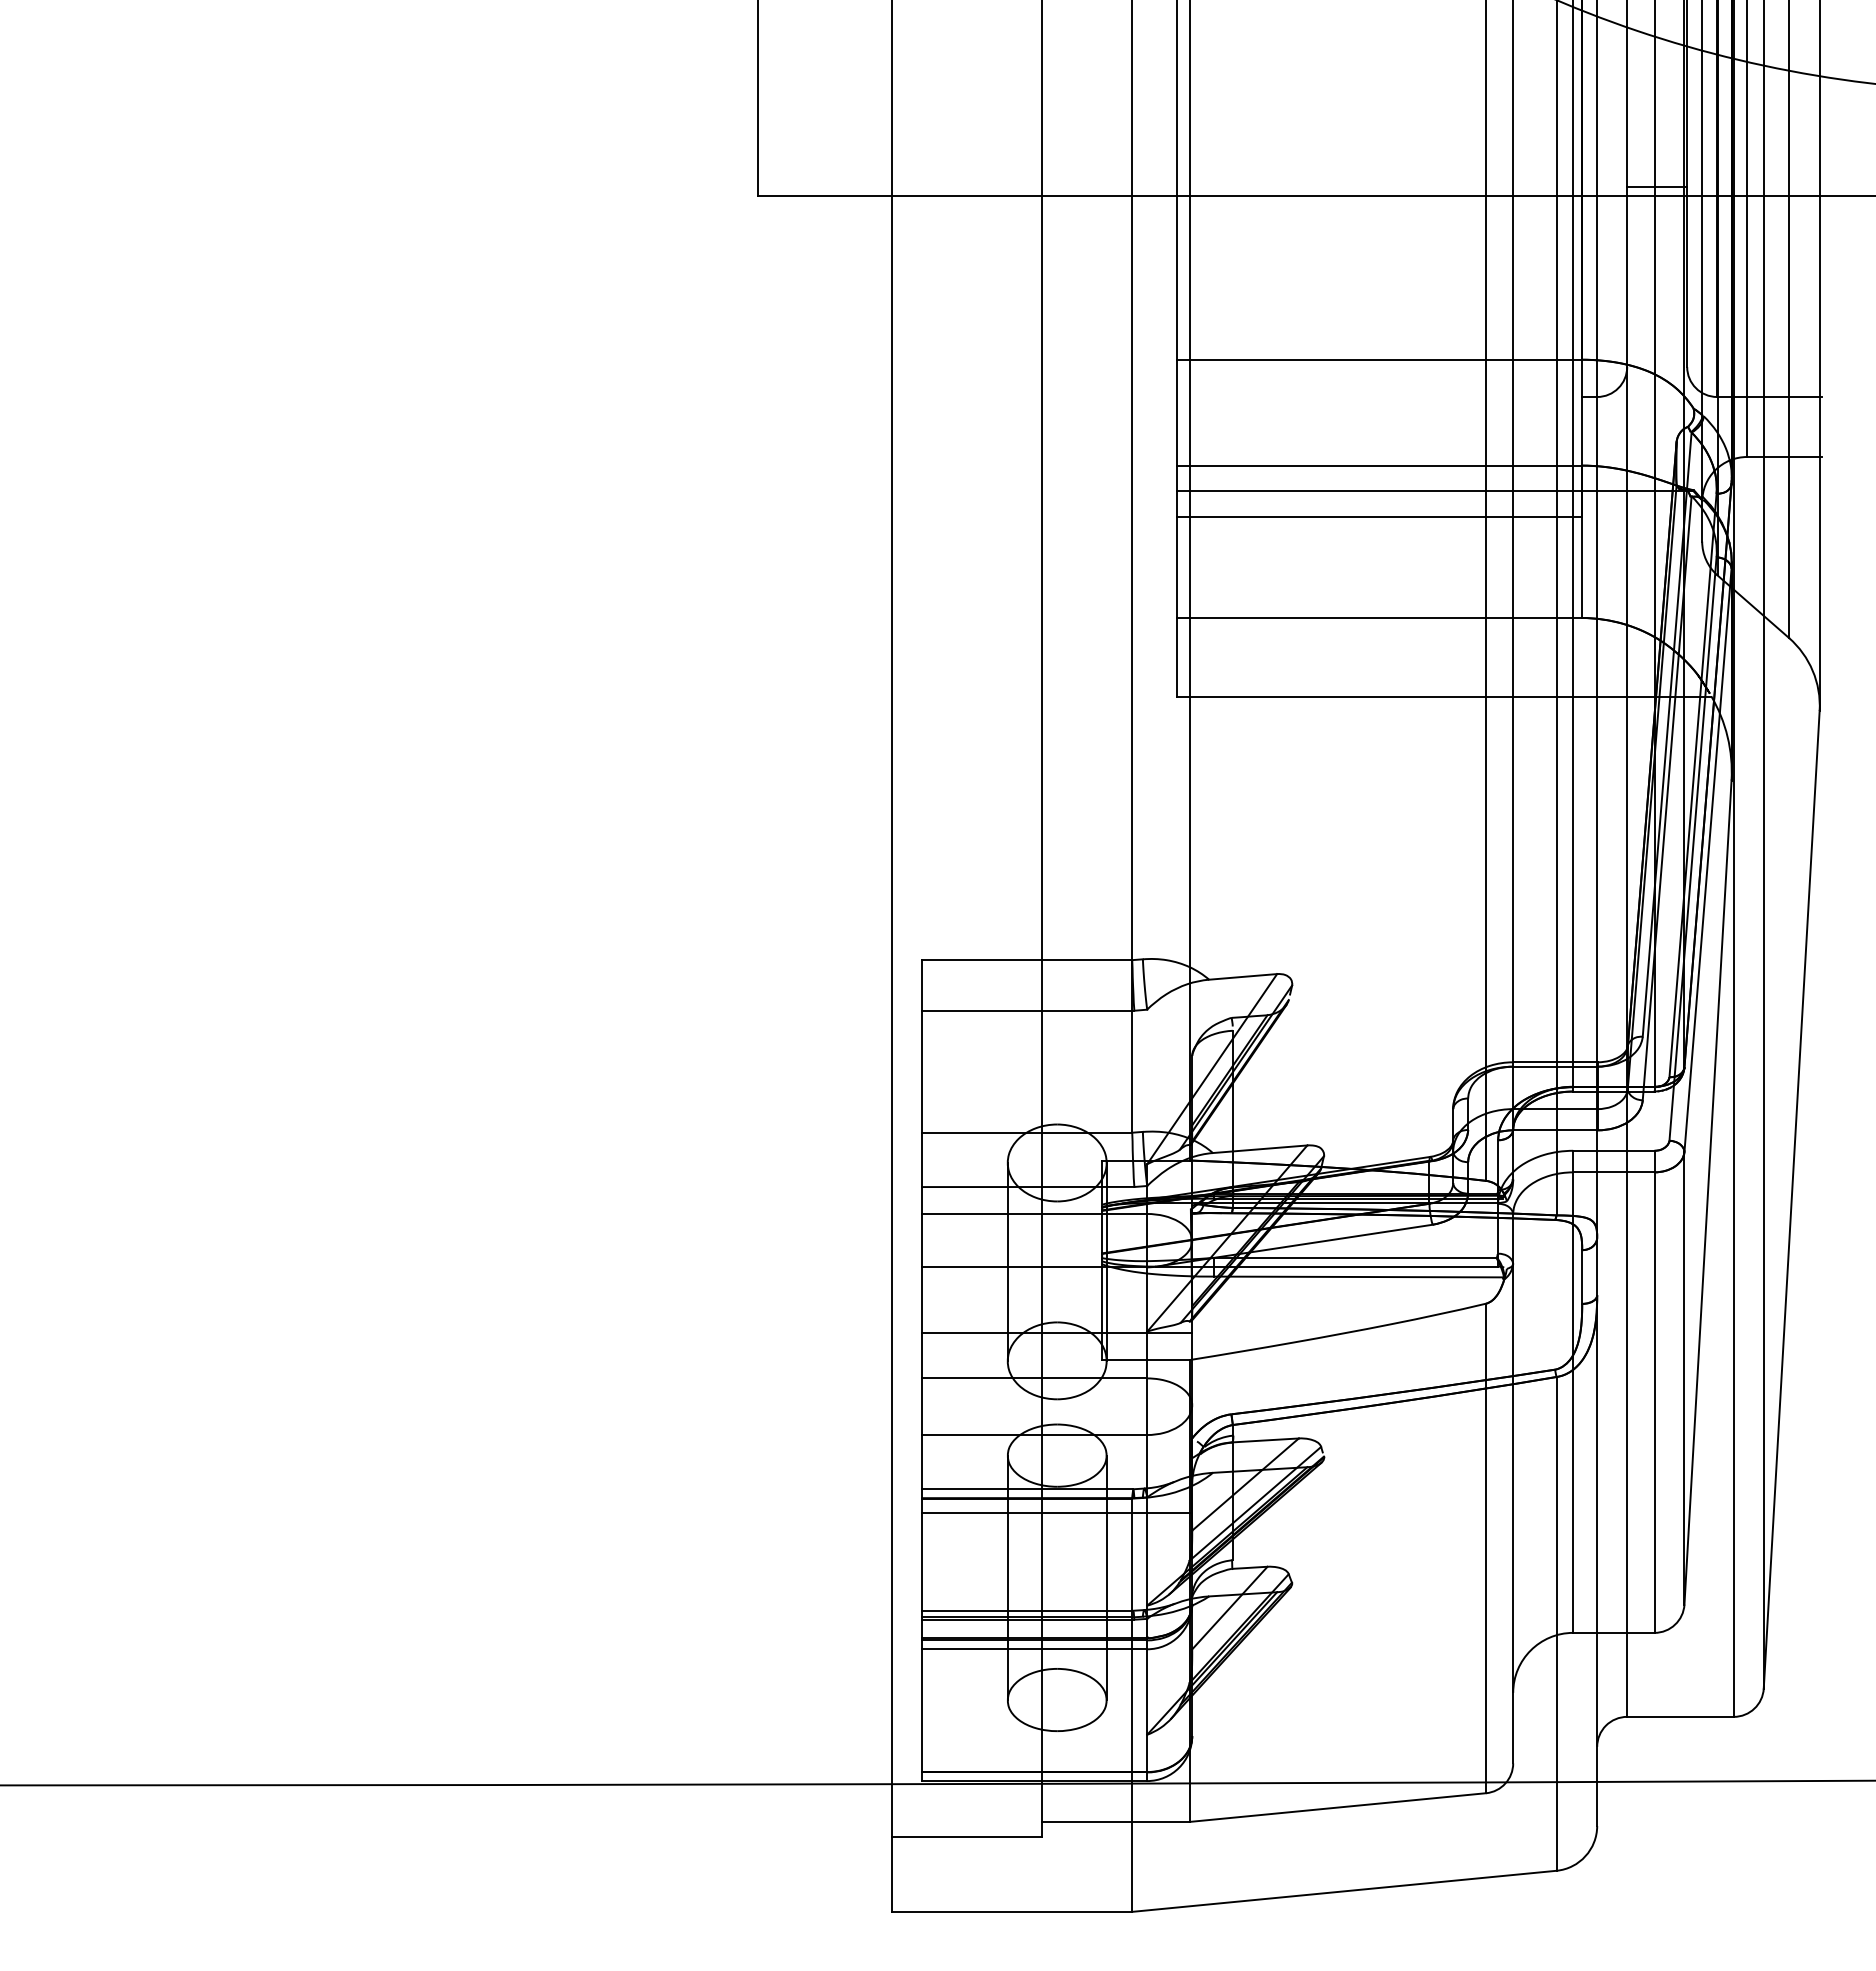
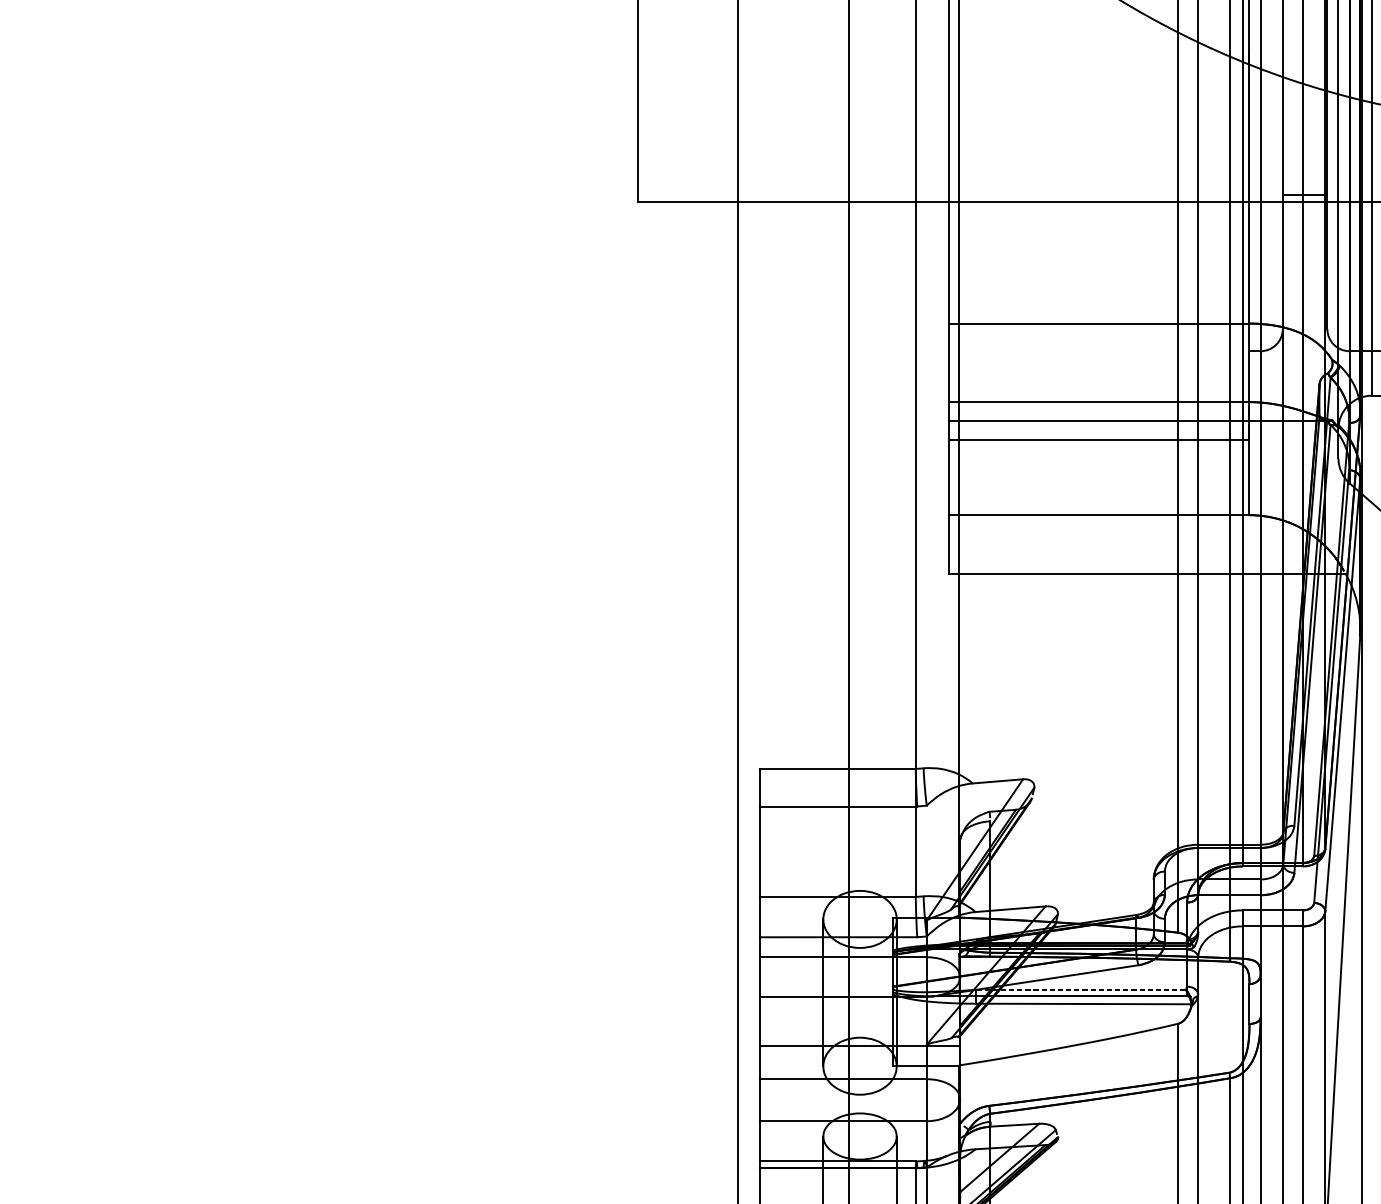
line: (1356, 1257) -> (1082, 989), solid -> dashed
line: (1057, 1513) -> (860, 1179), removed

